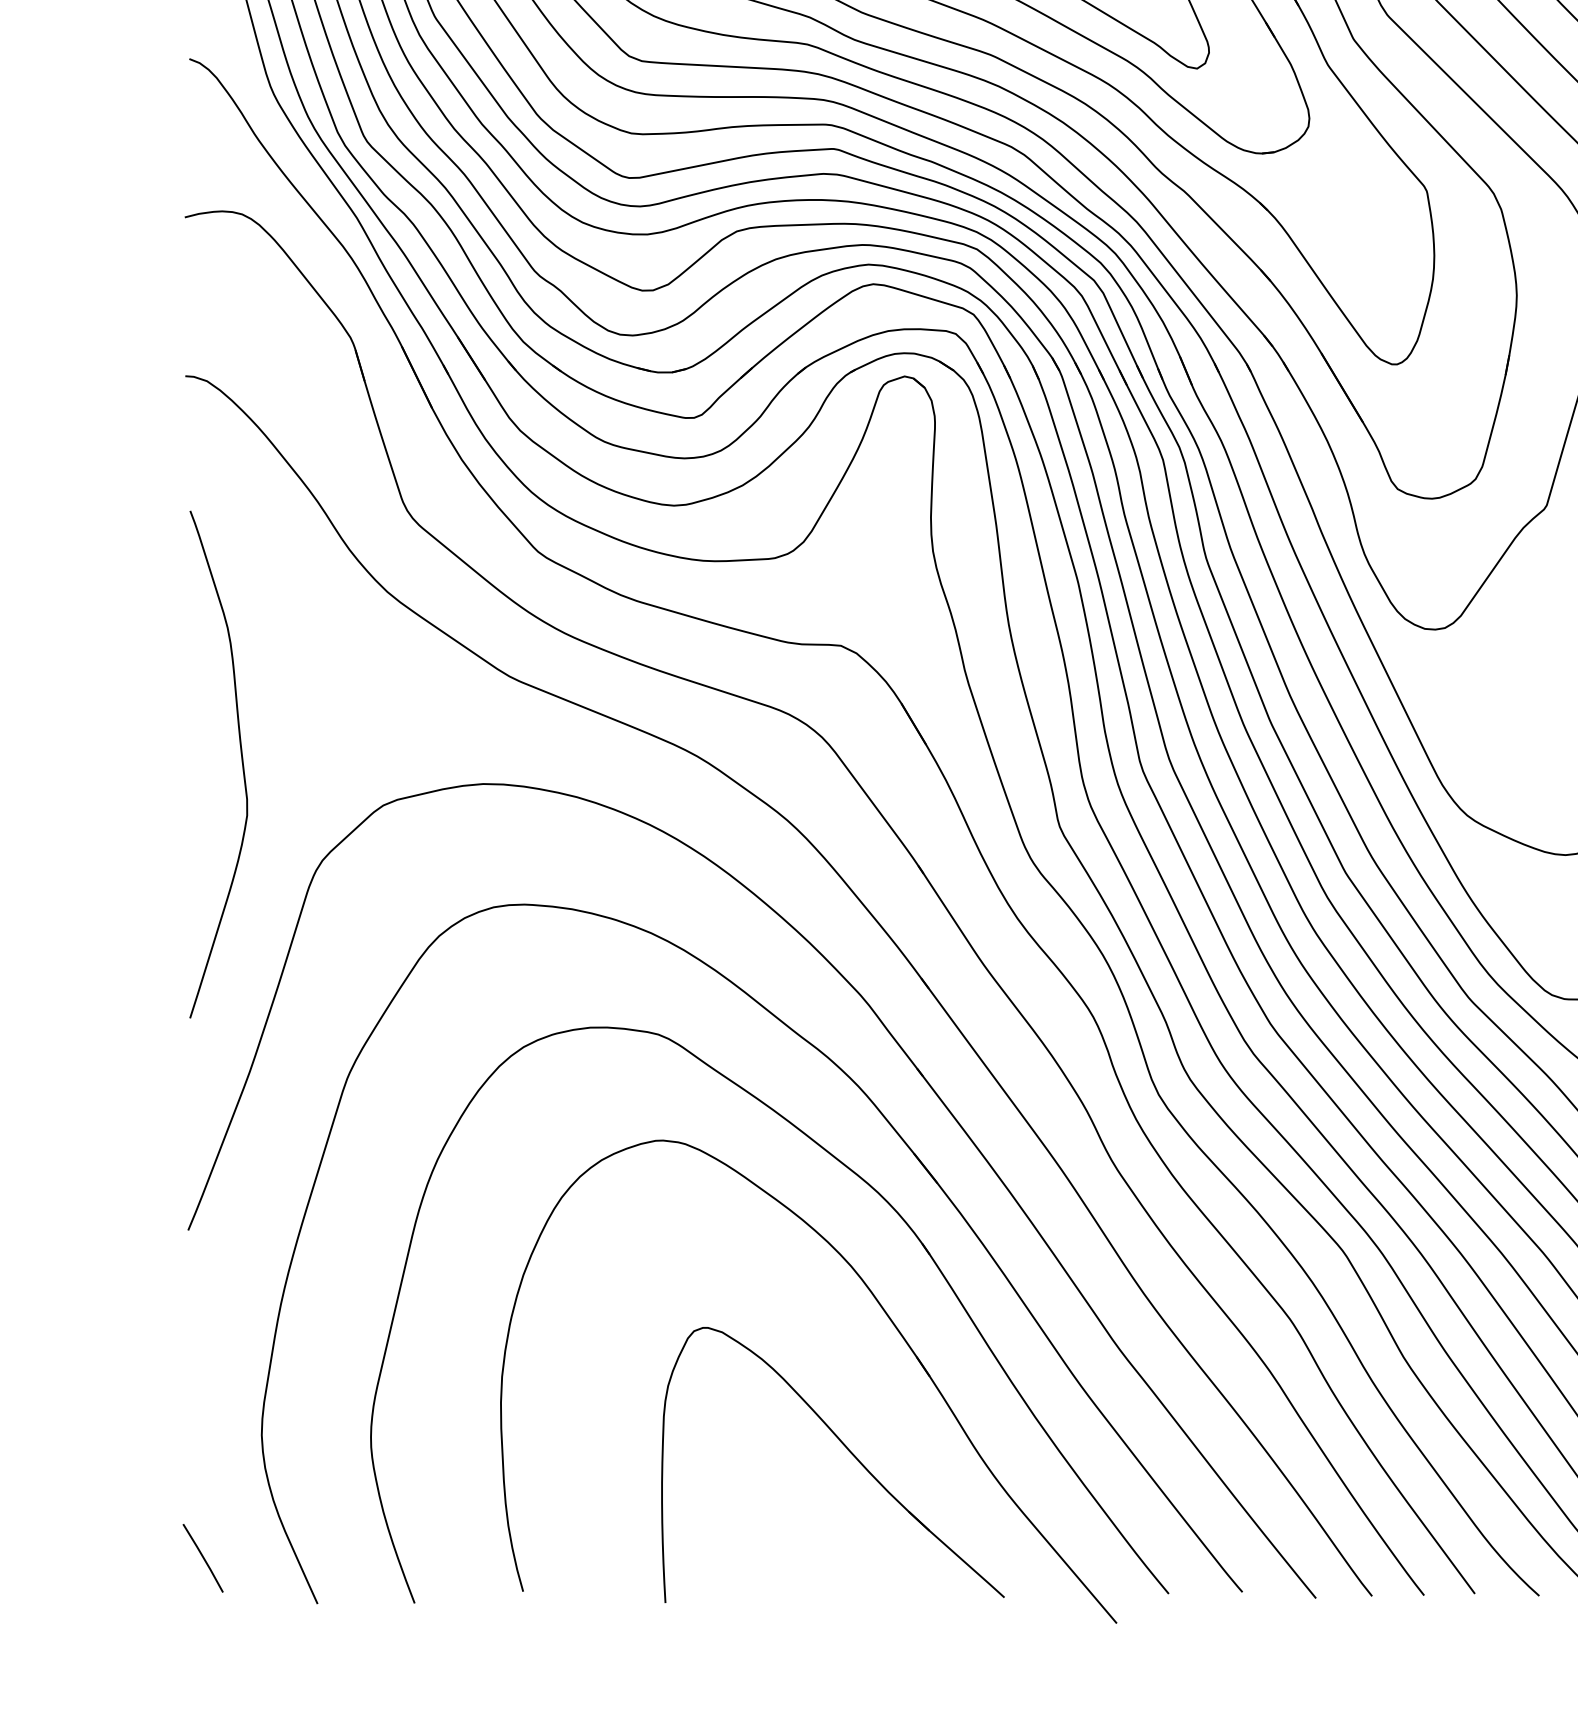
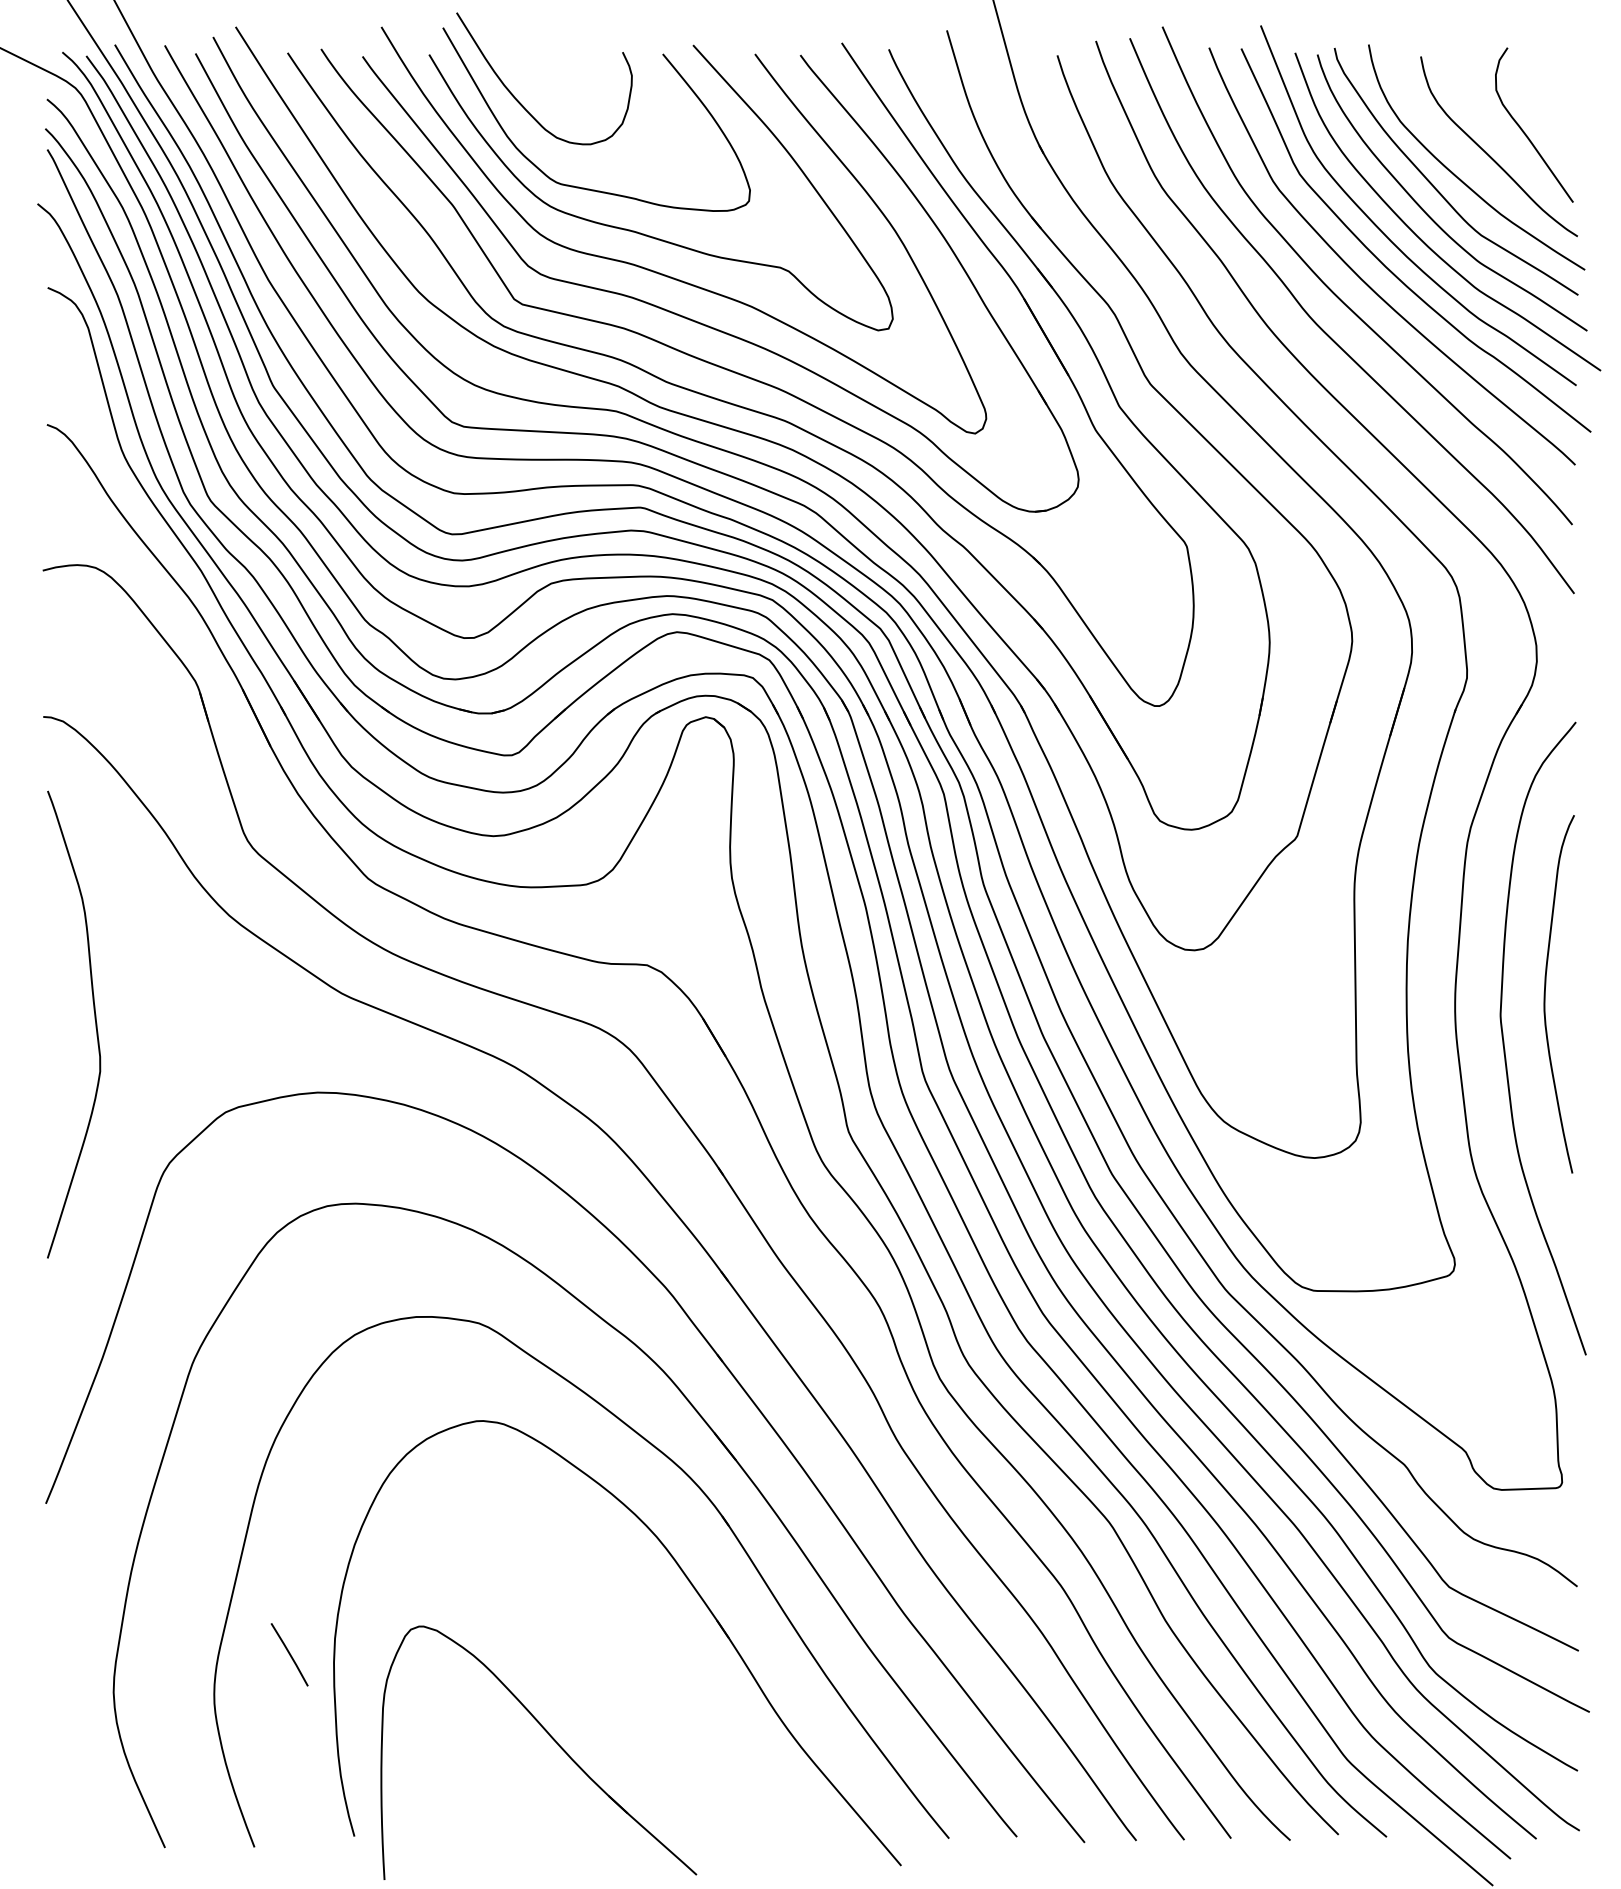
curve: (240, 758) -> (94, 1019), moved
part: (846, 1449) -> (551, 1738), moved
line: (202, 1557) -> (289, 1654), moved

